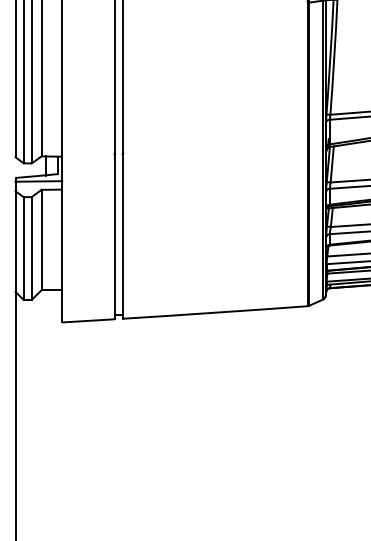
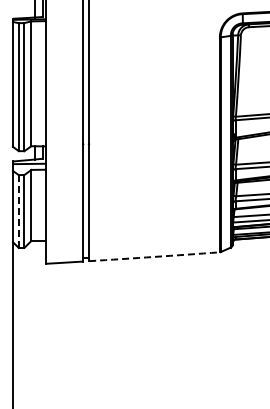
line: (23, 248) -> (18, 211), solid -> dashed
arc: (215, 312) -> (154, 256), solid -> dashed

